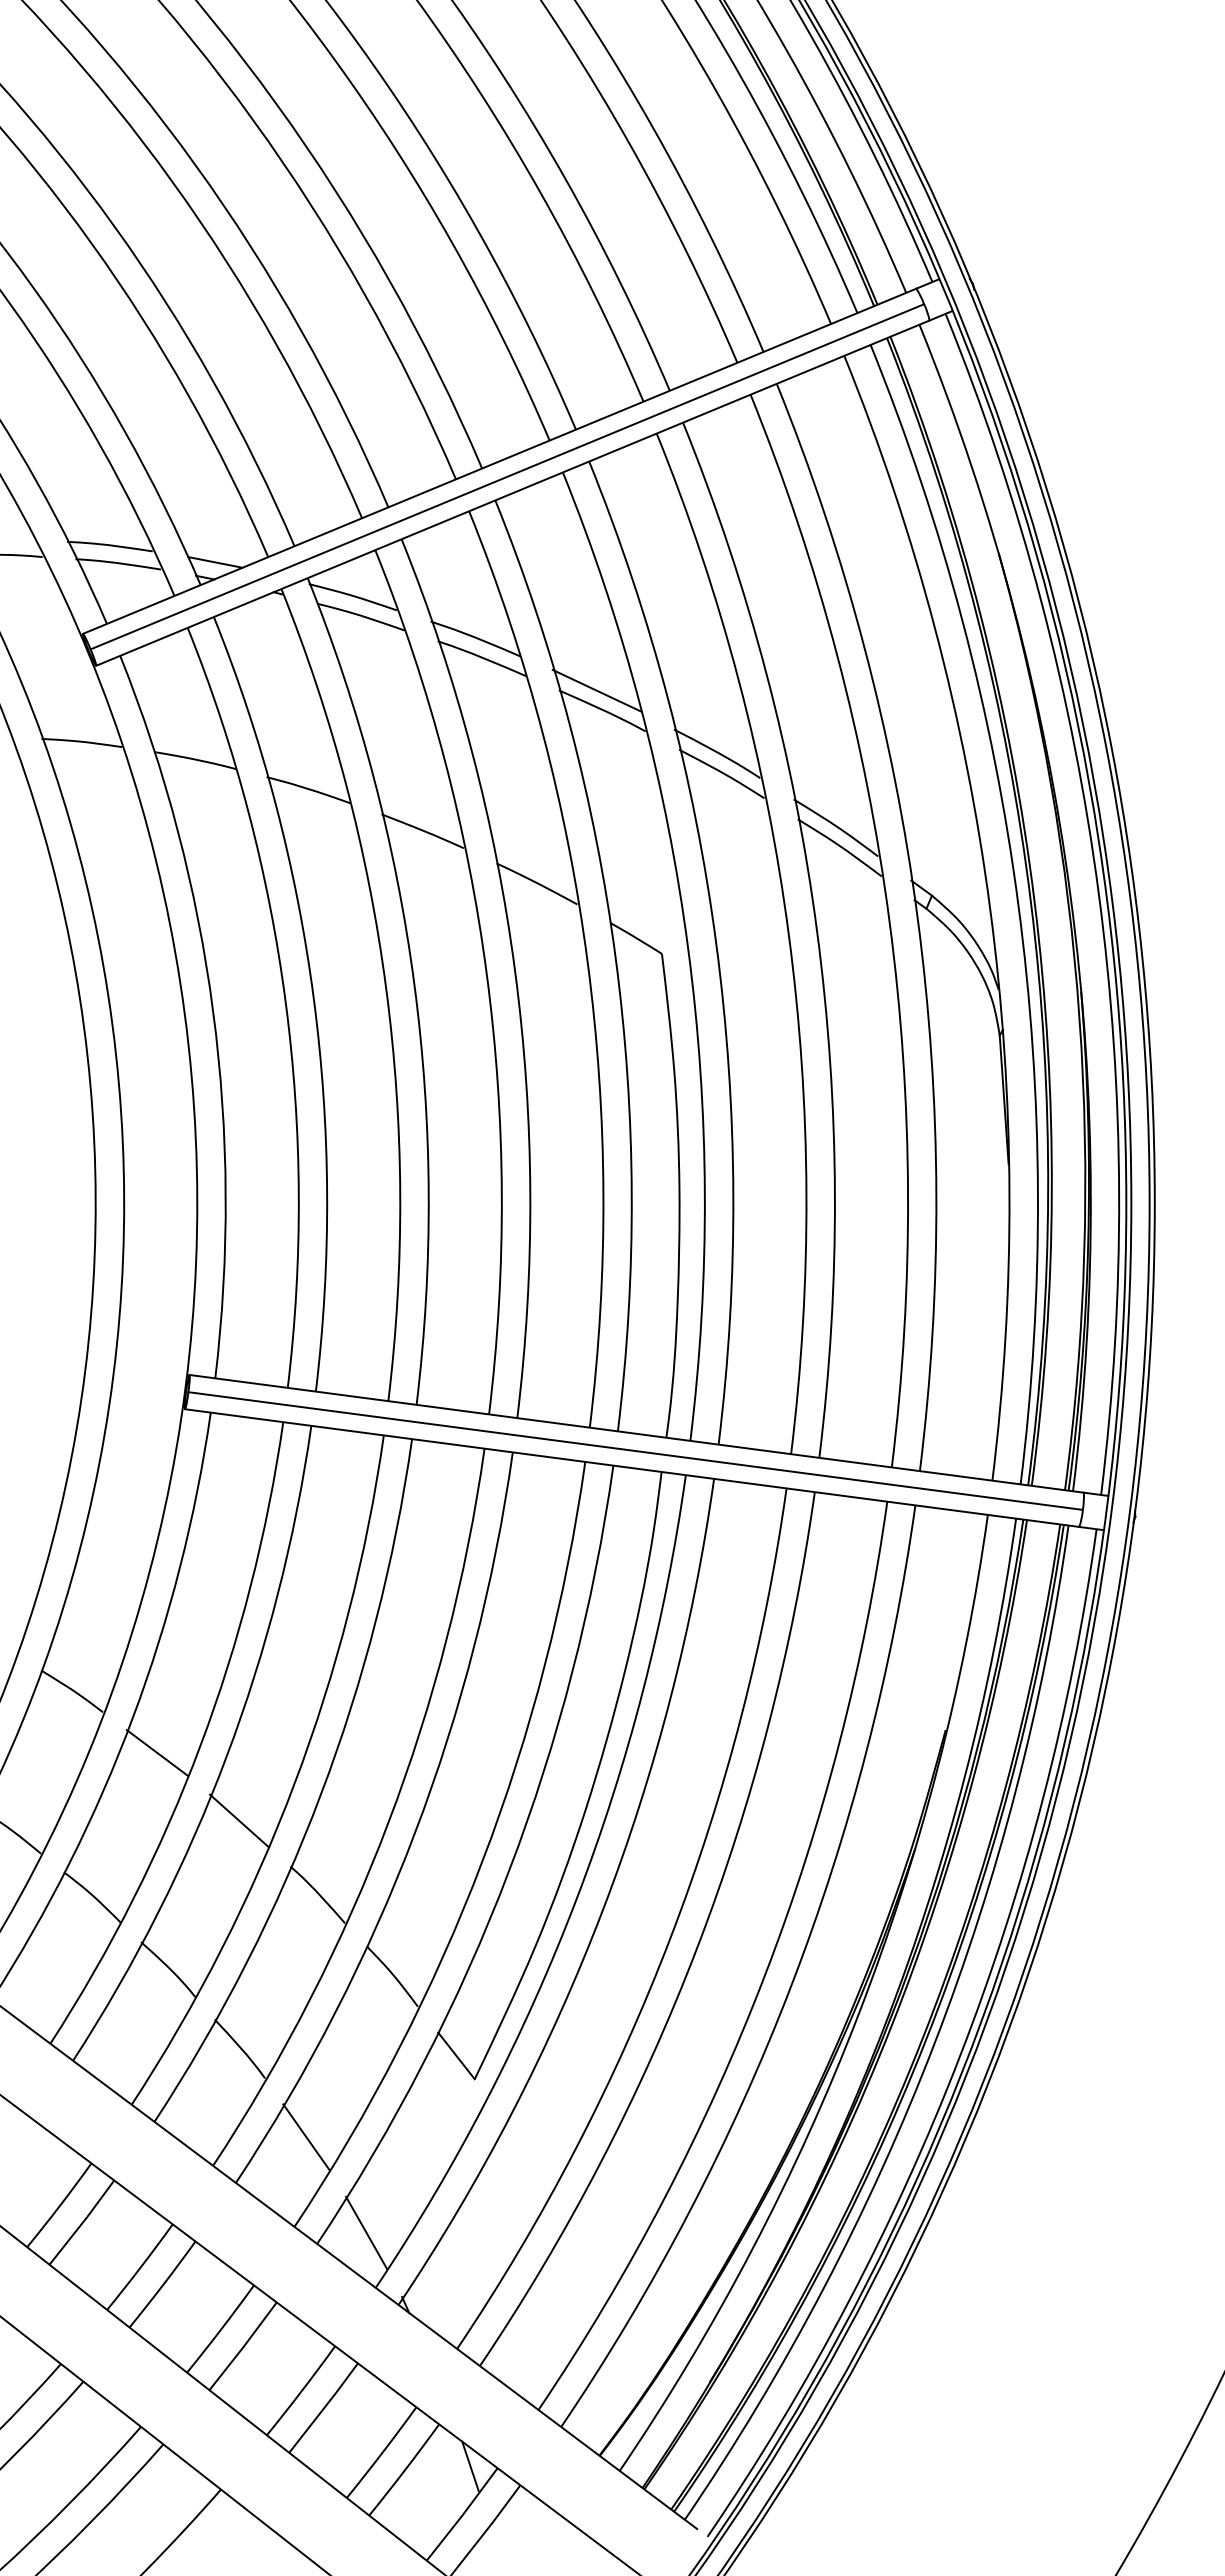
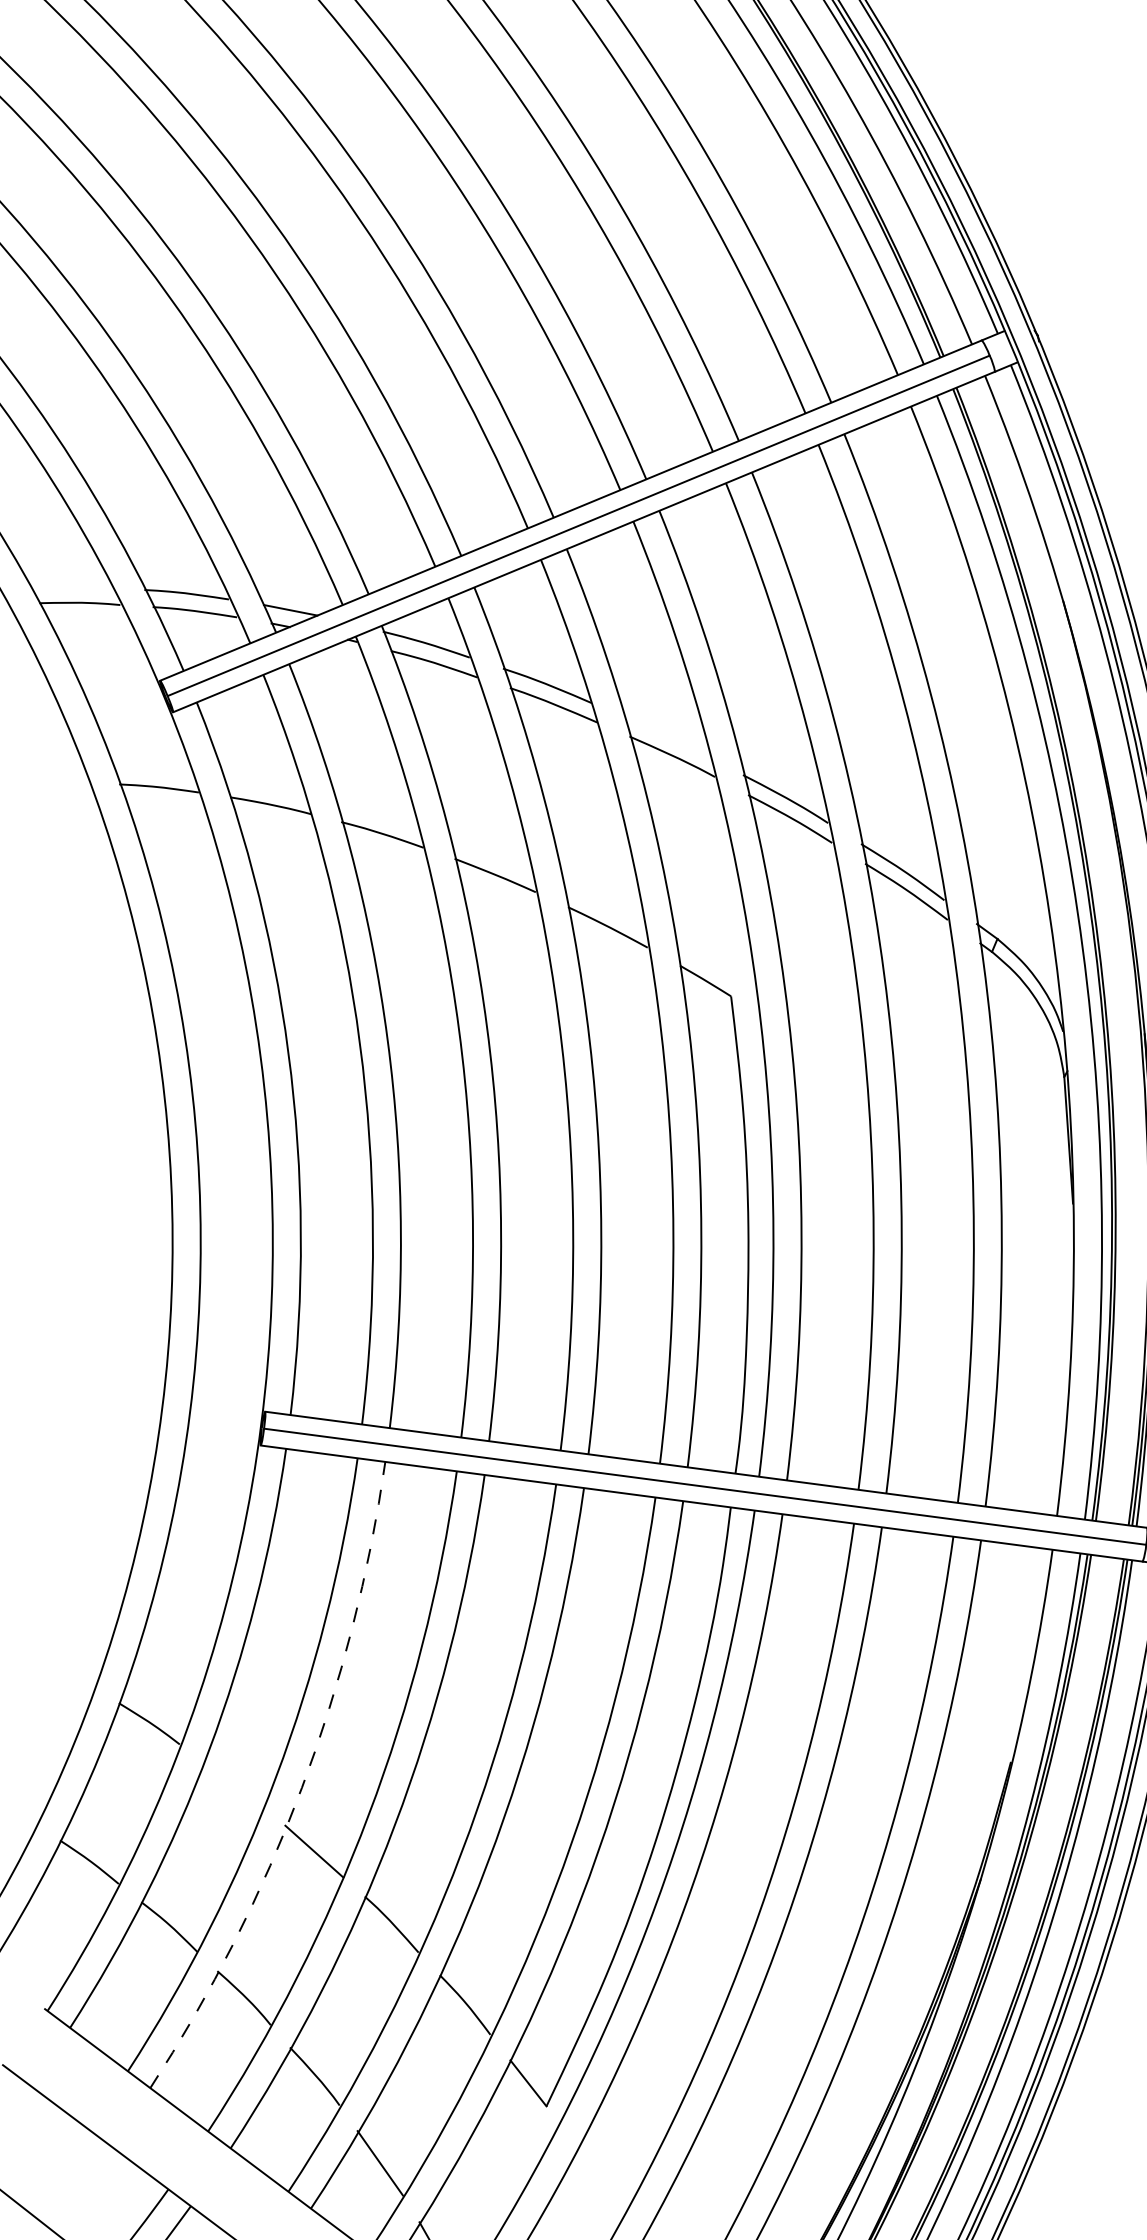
line: (596, 690) -> (666, 736), removed
line: (157, 1752) -> (233, 1784), removed
arc: (226, 1756) -> (301, 1788), solid -> dashed

